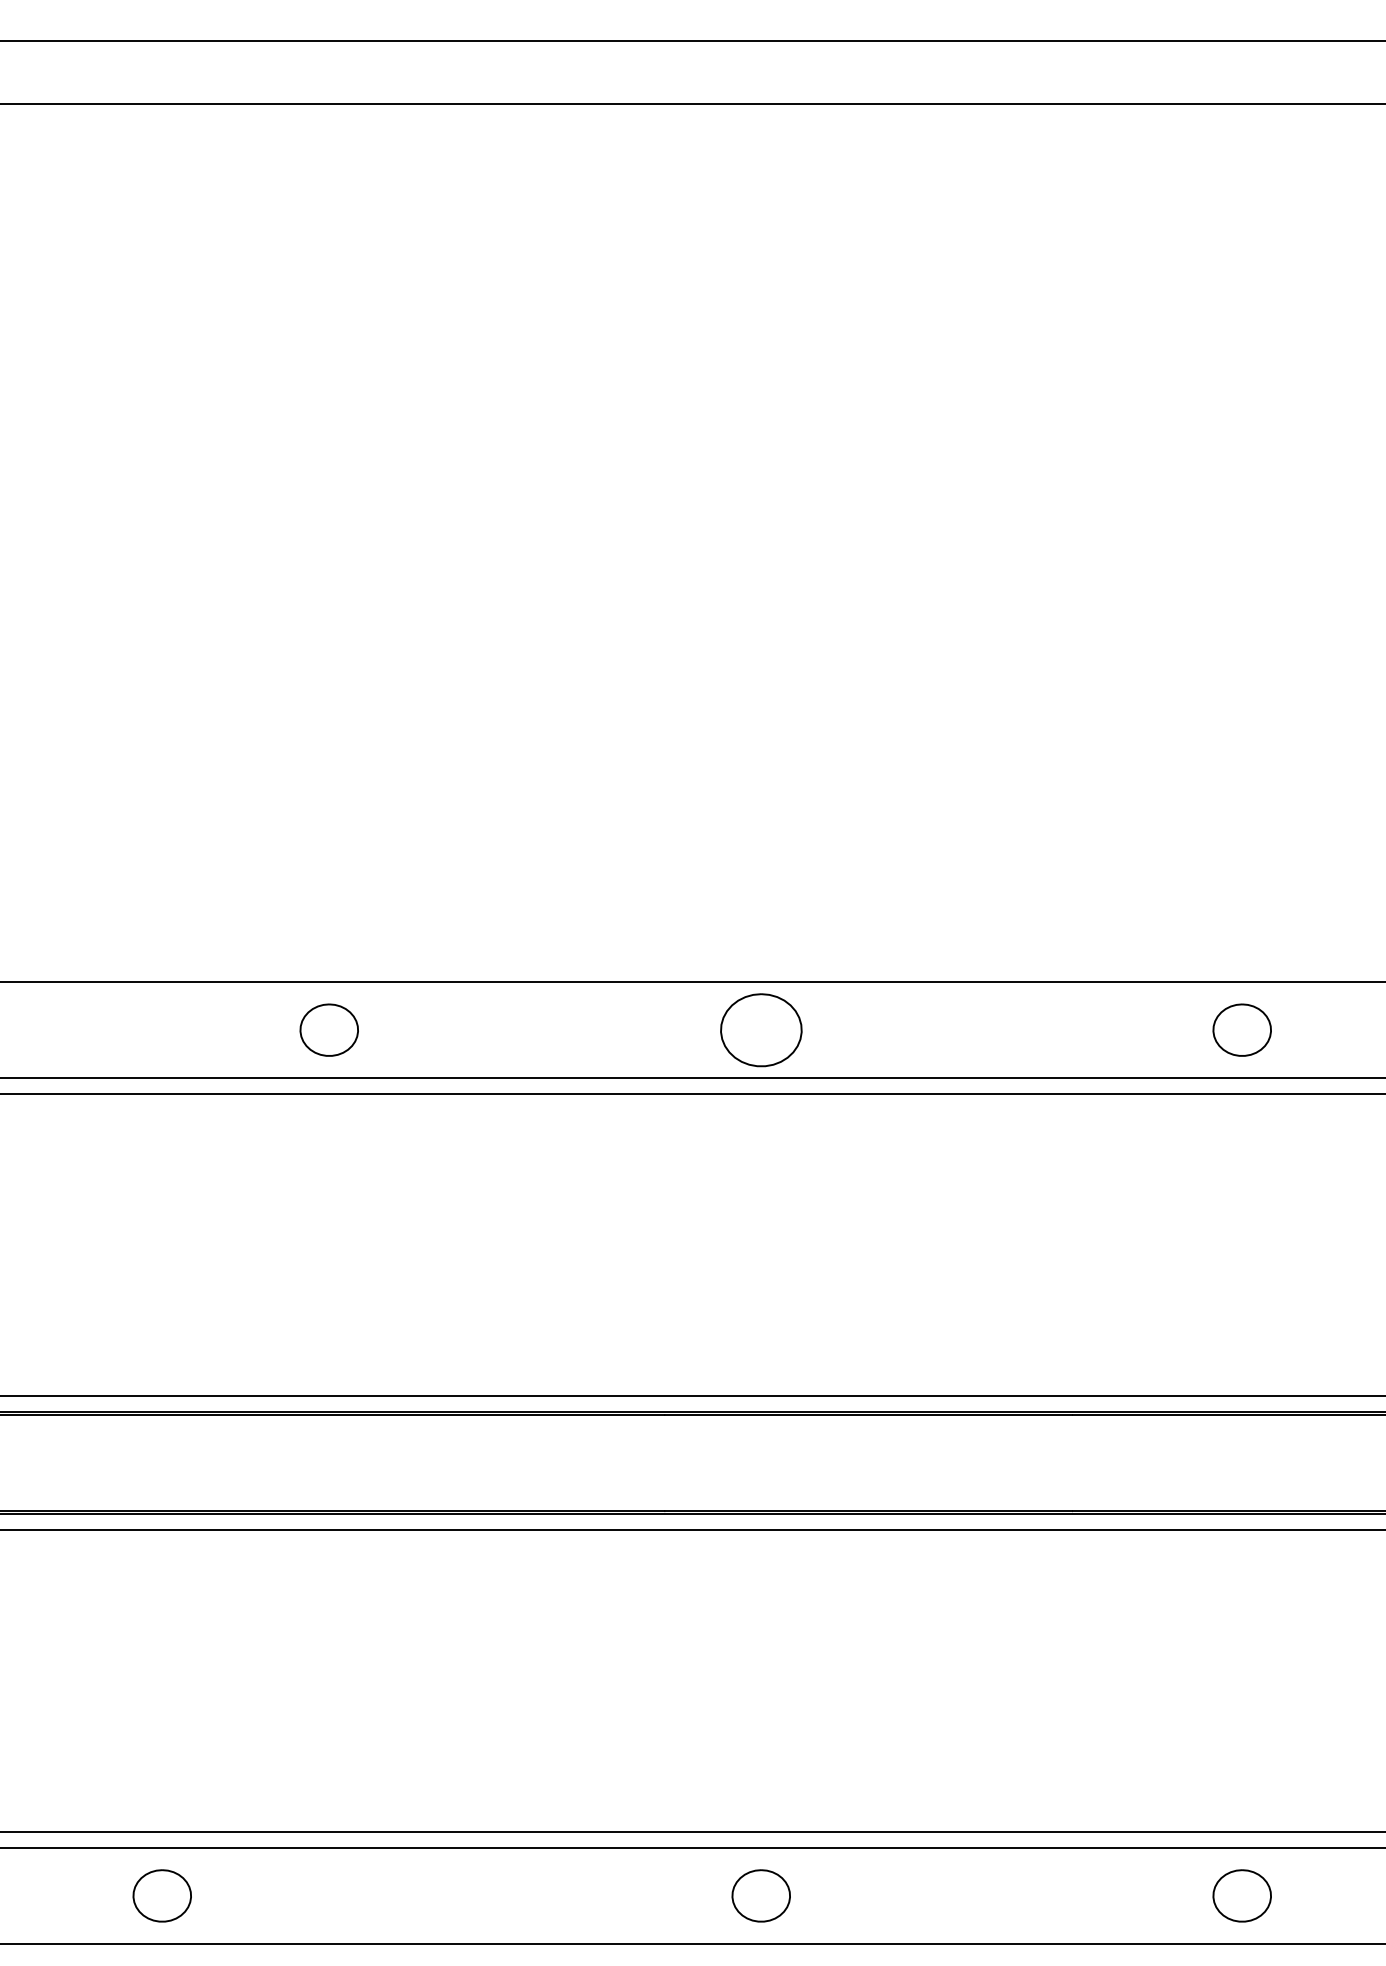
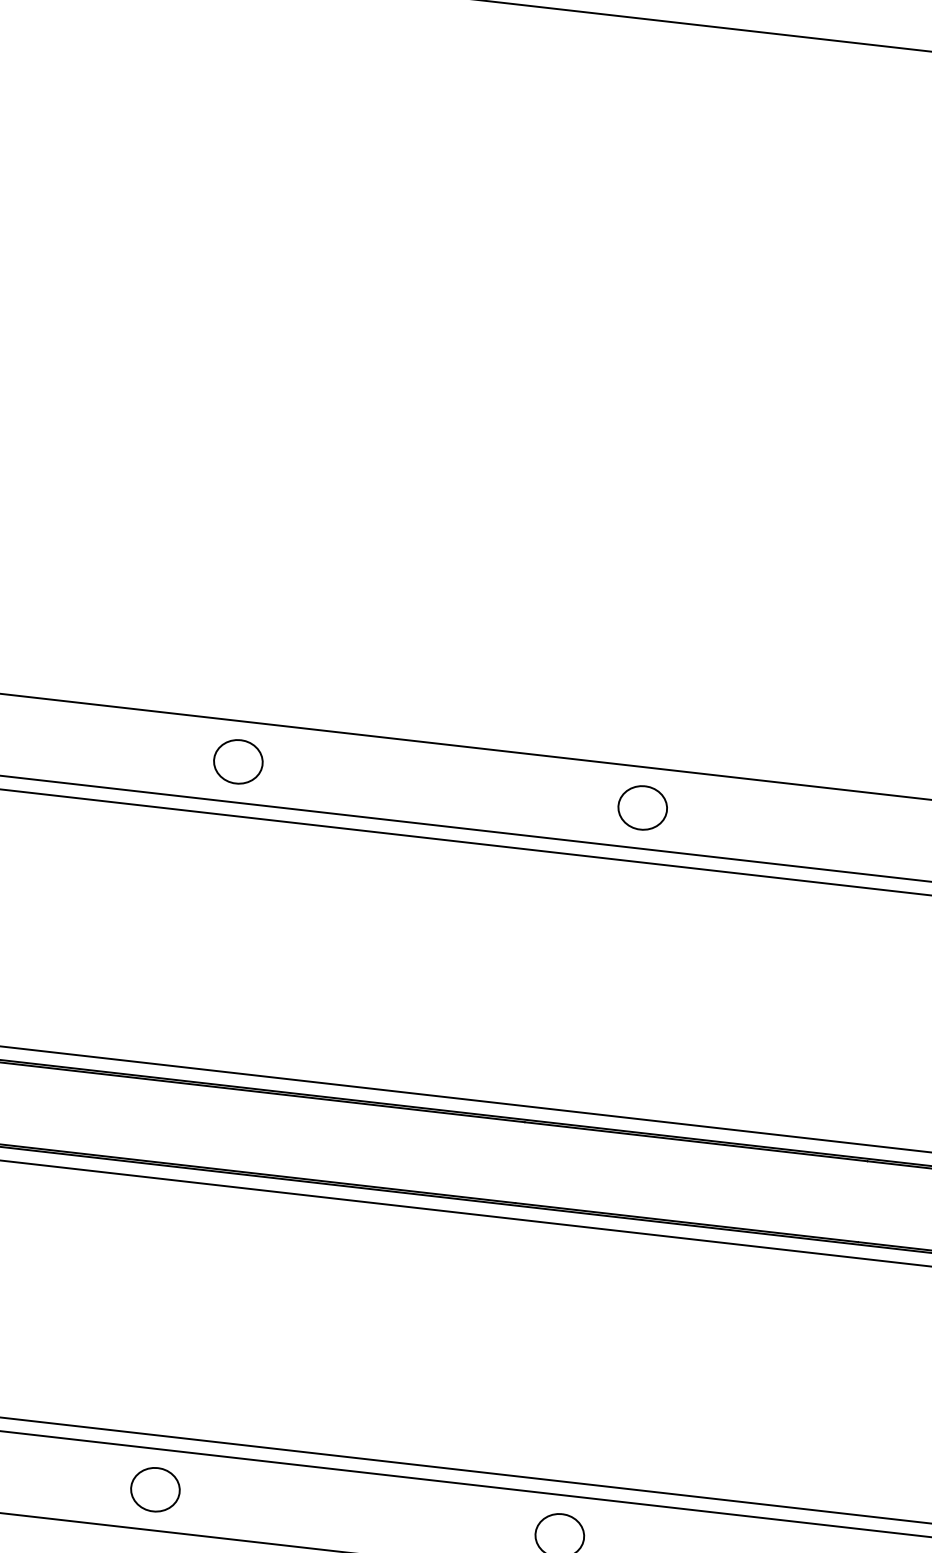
part: (328, 1029) -> (237, 761), moved
part: (760, 1029) -> (642, 807), size x0.71
part: (161, 1895) -> (154, 1489), moved

